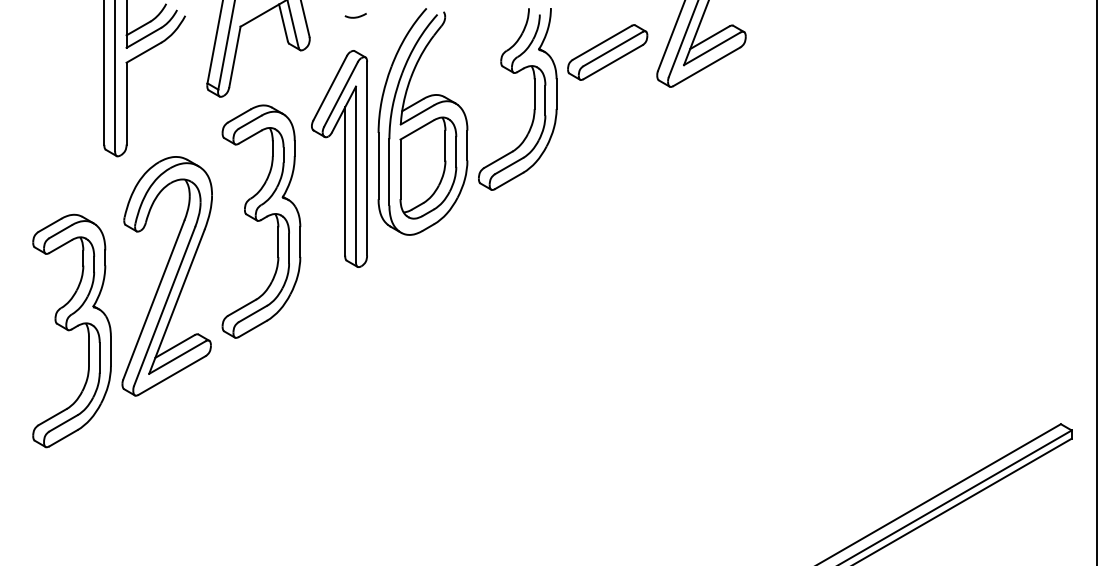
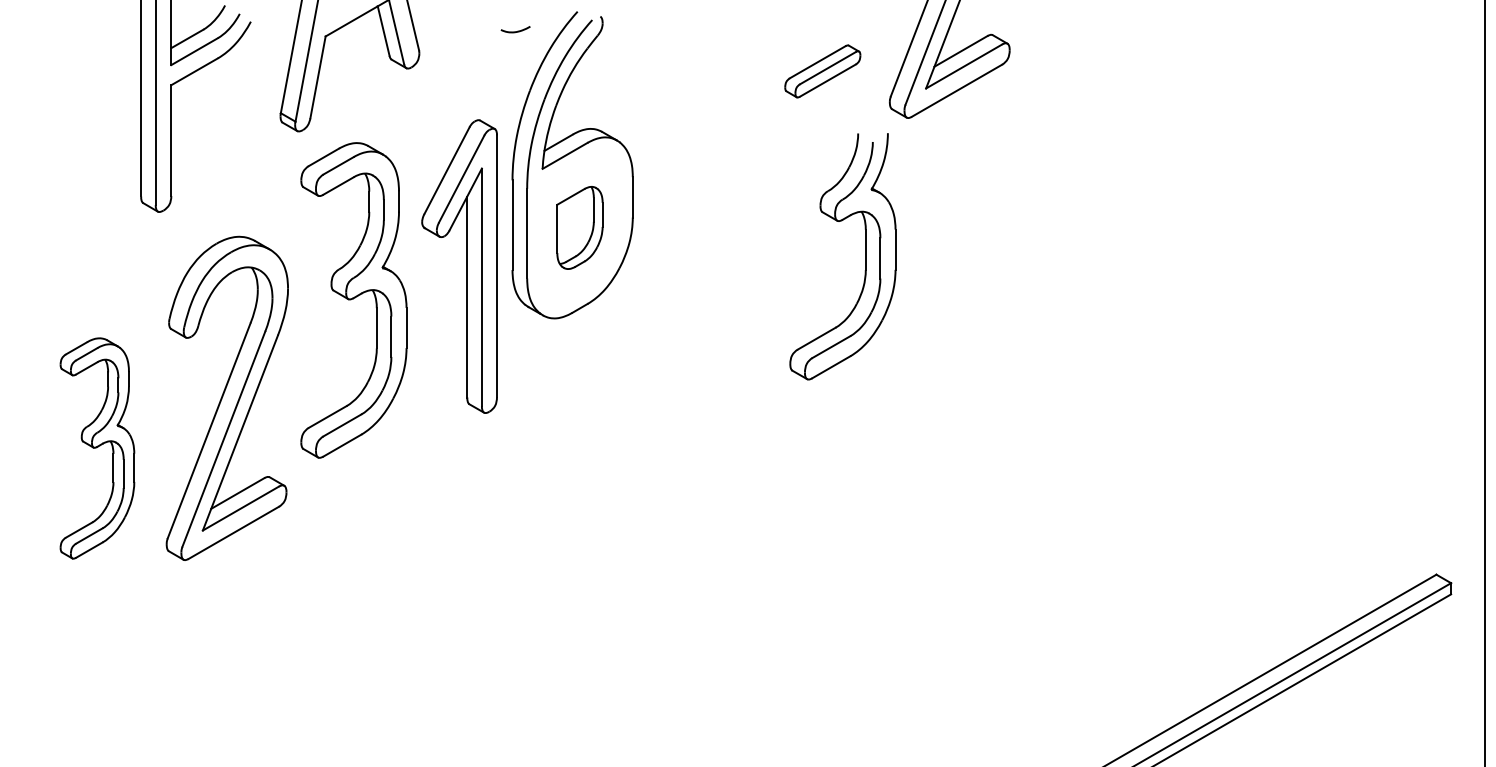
curve: (355, 17) -> (515, 31), moved
part: (607, 52) -> (822, 71), size x0.7
part: (534, 99) -> (865, 256), moved
part: (344, 158) -> (466, 266), moved
part: (428, 167) -> (579, 227), size x0.6
part: (166, 275) -> (226, 397), moved
part: (72, 331) -> (97, 448), size x0.7

